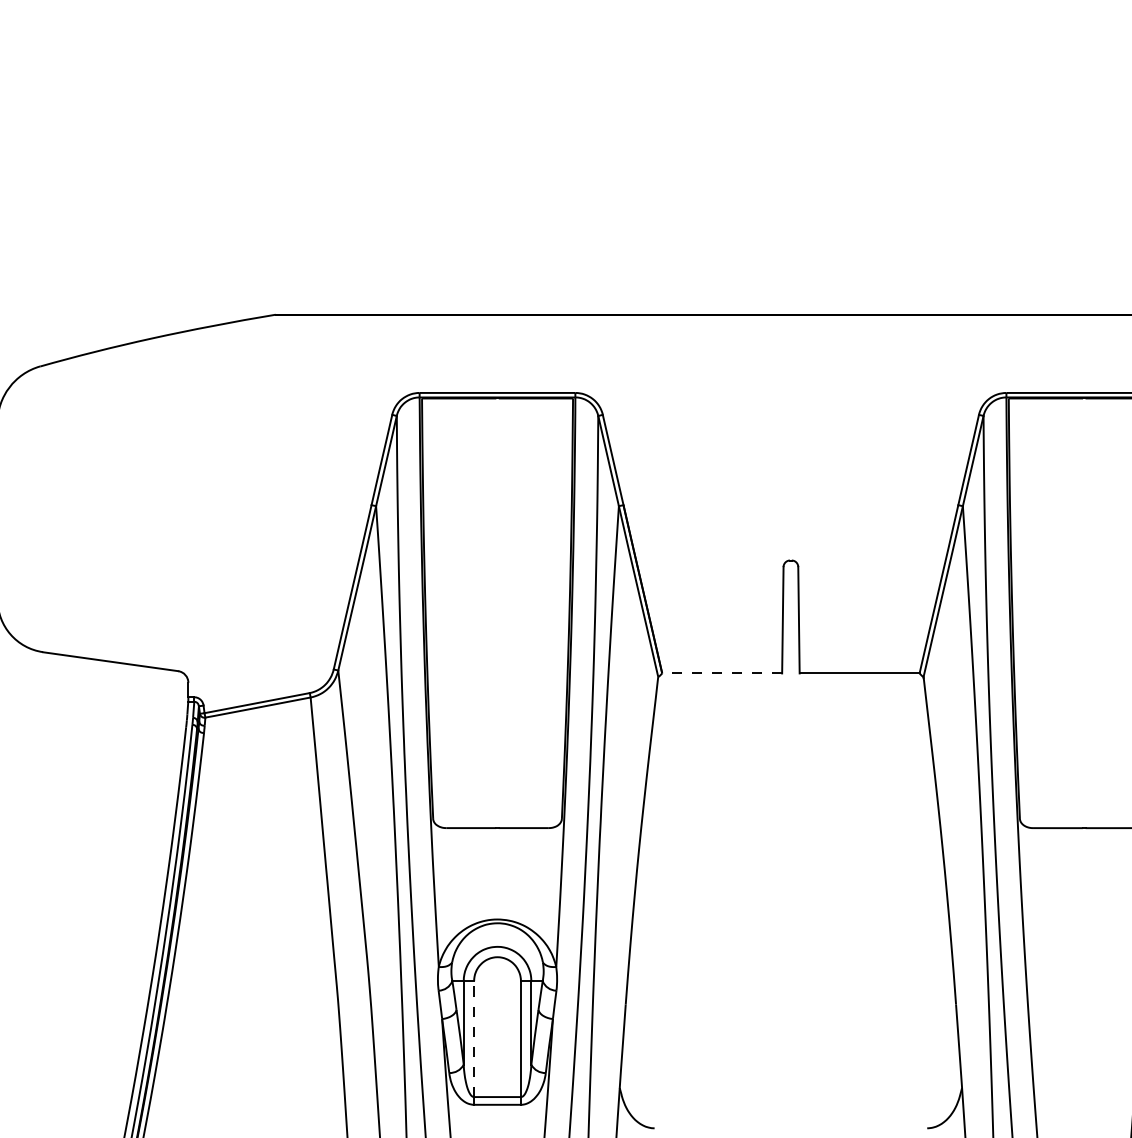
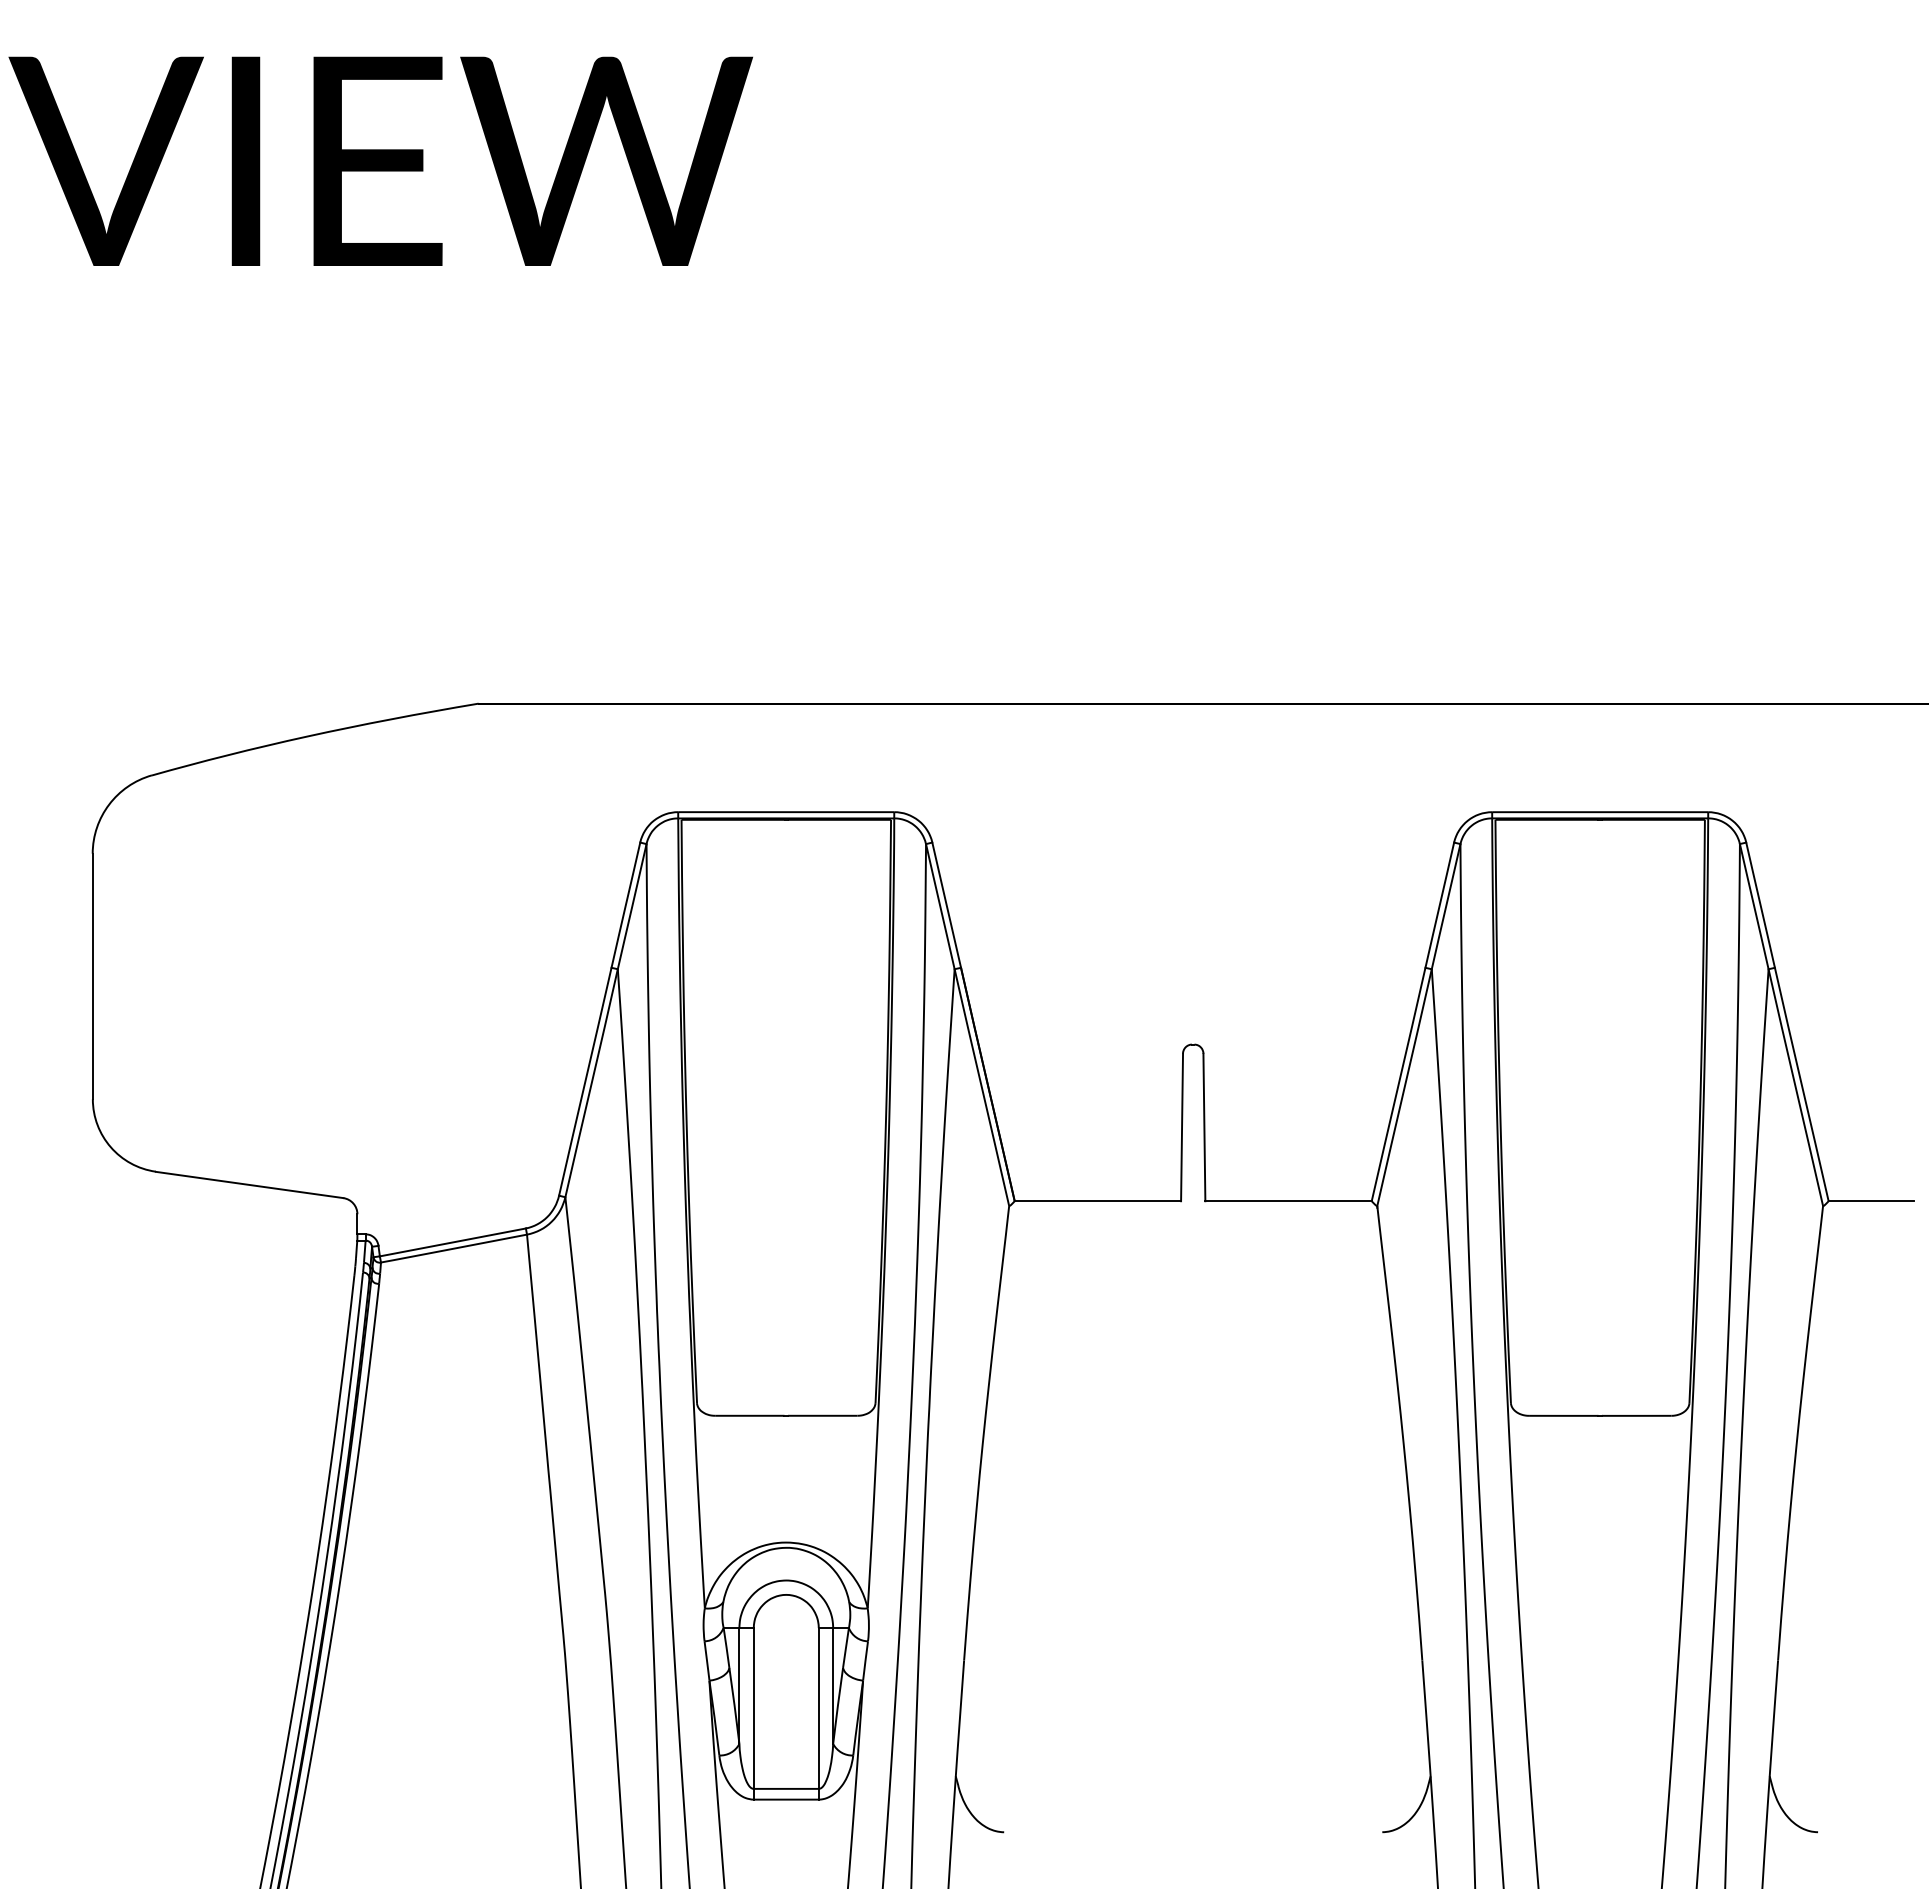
line: (721, 673) -> (1097, 1201), dashed -> solid
line: (473, 1038) -> (753, 1707), dashed -> solid

